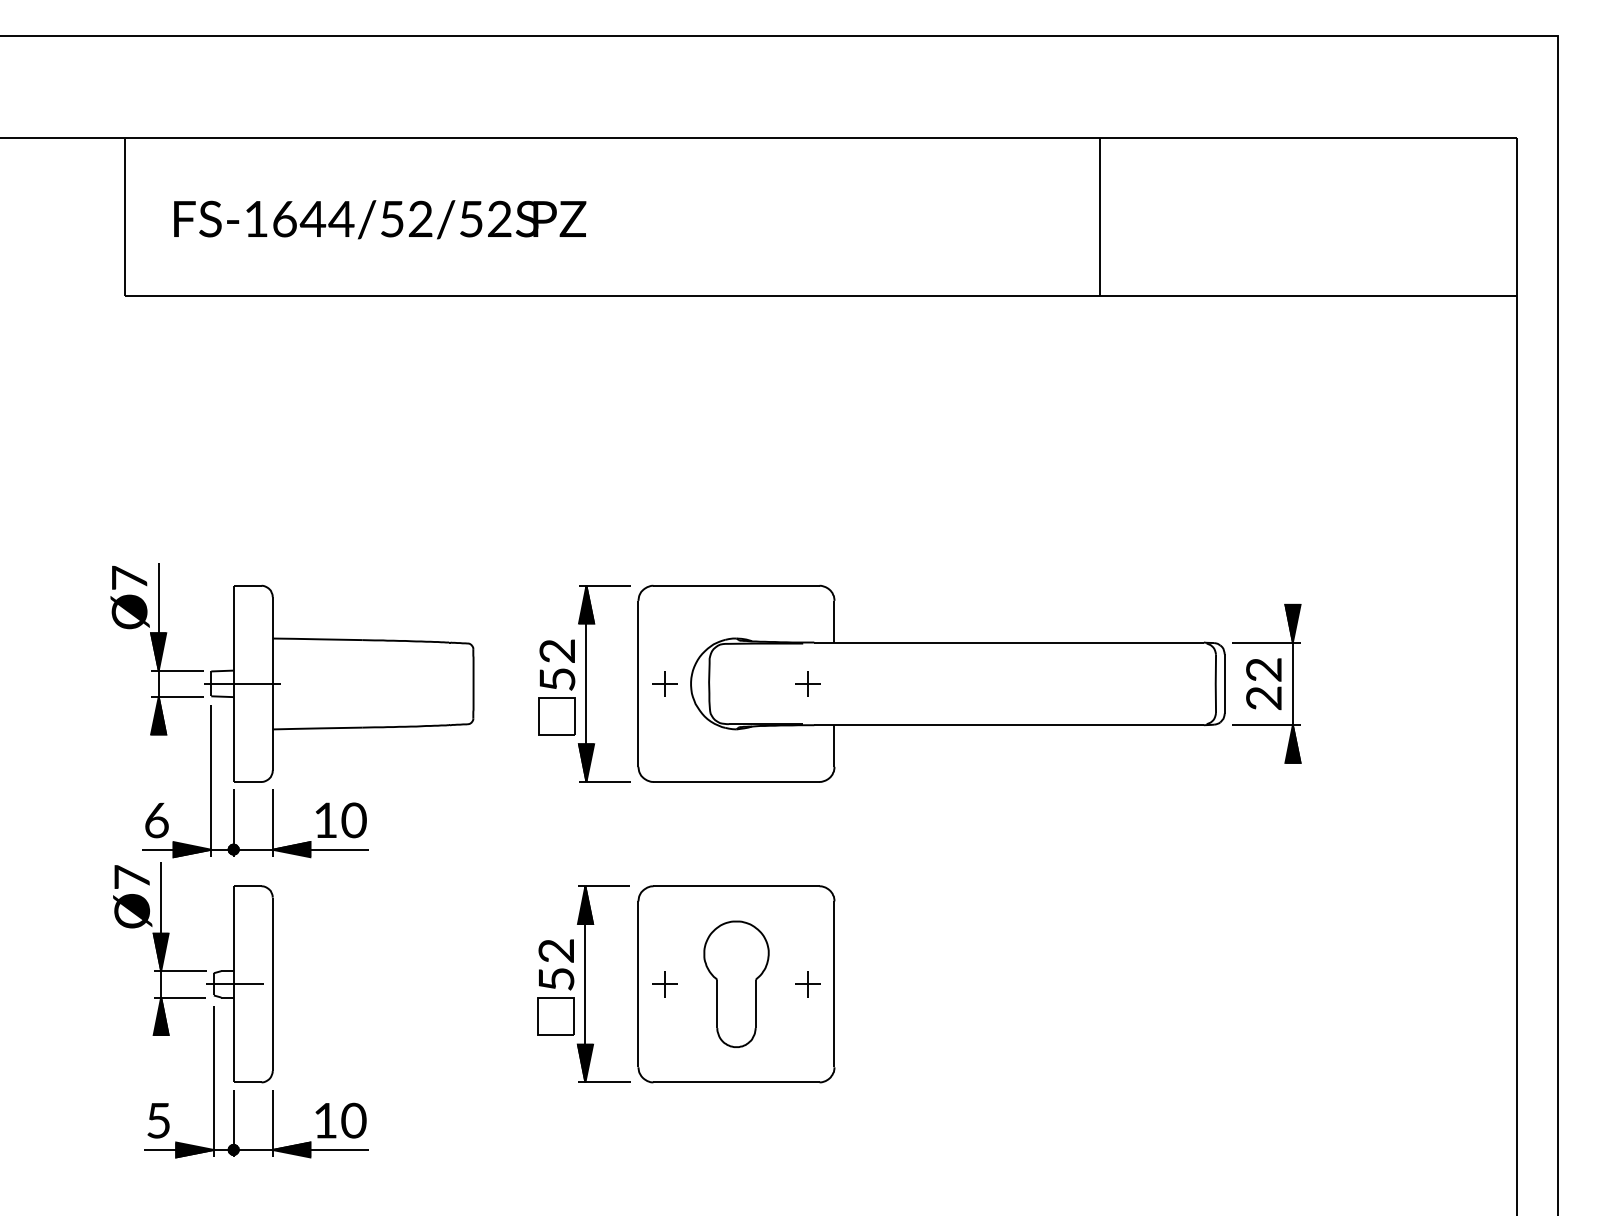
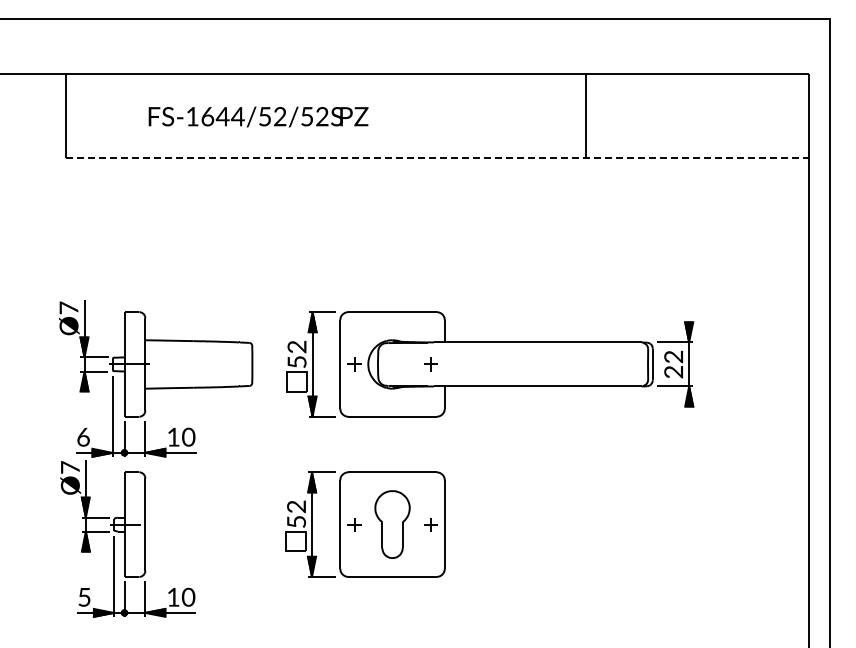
text: (379, 218) -> (258, 116), moved
line: (822, 295) -> (438, 157), solid -> dashed

